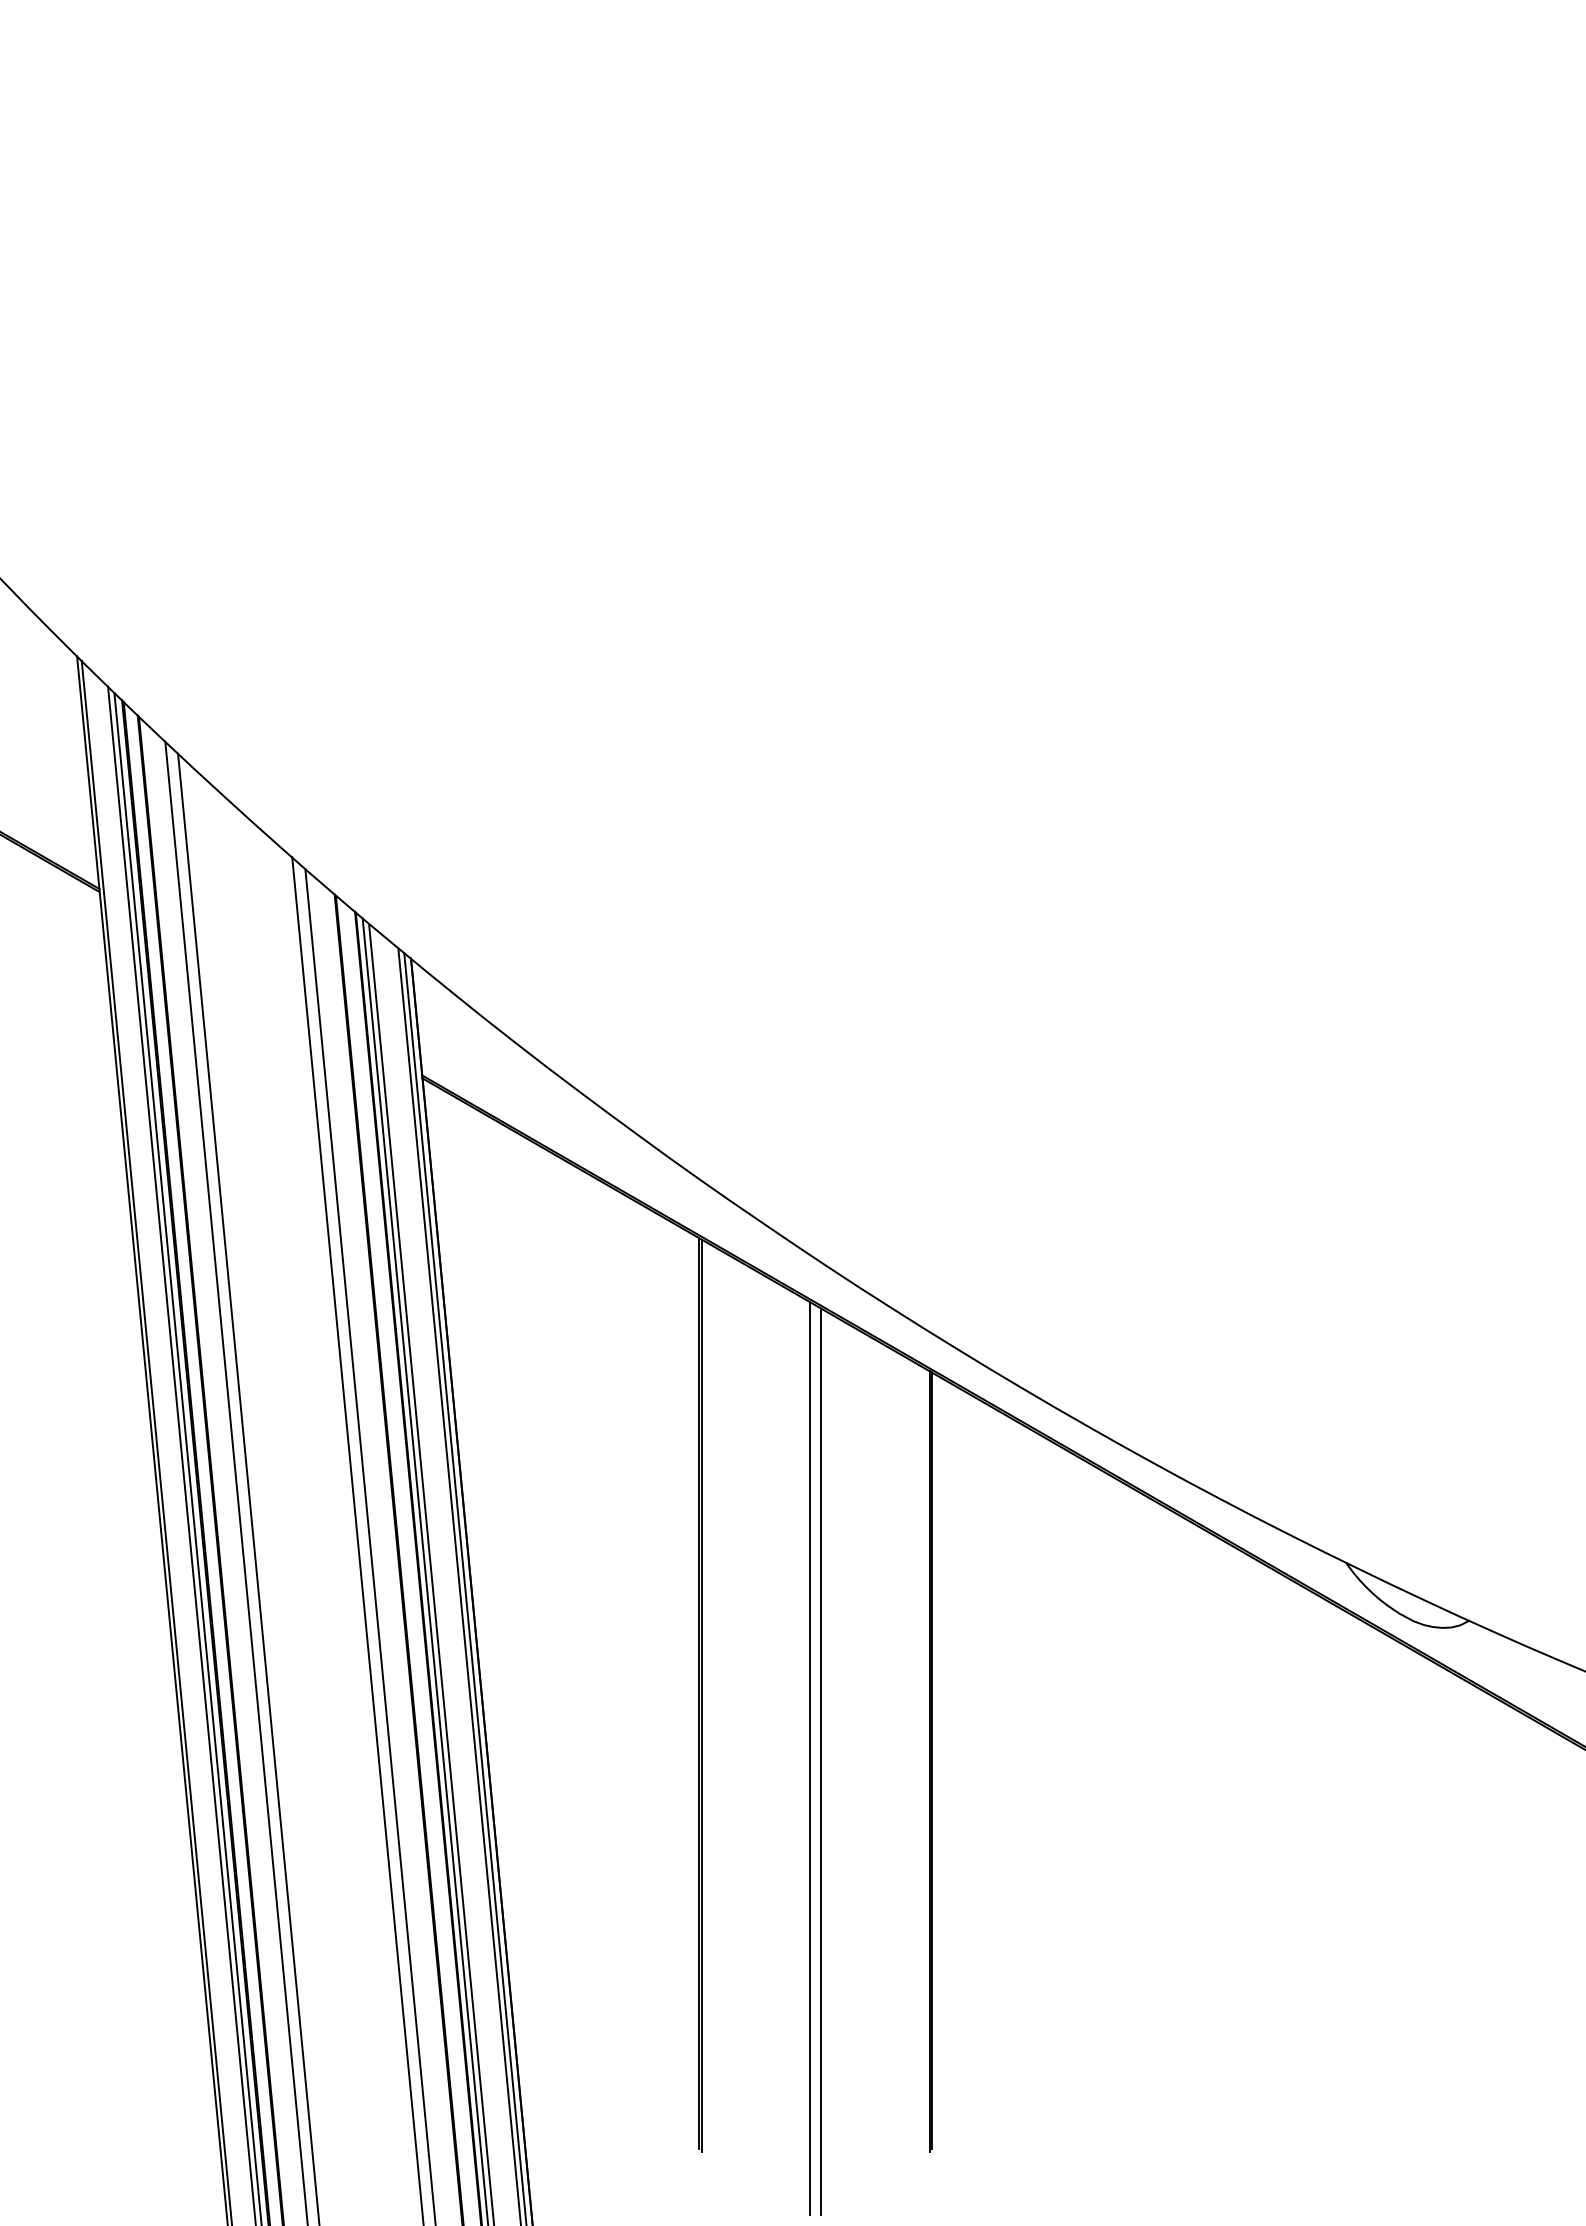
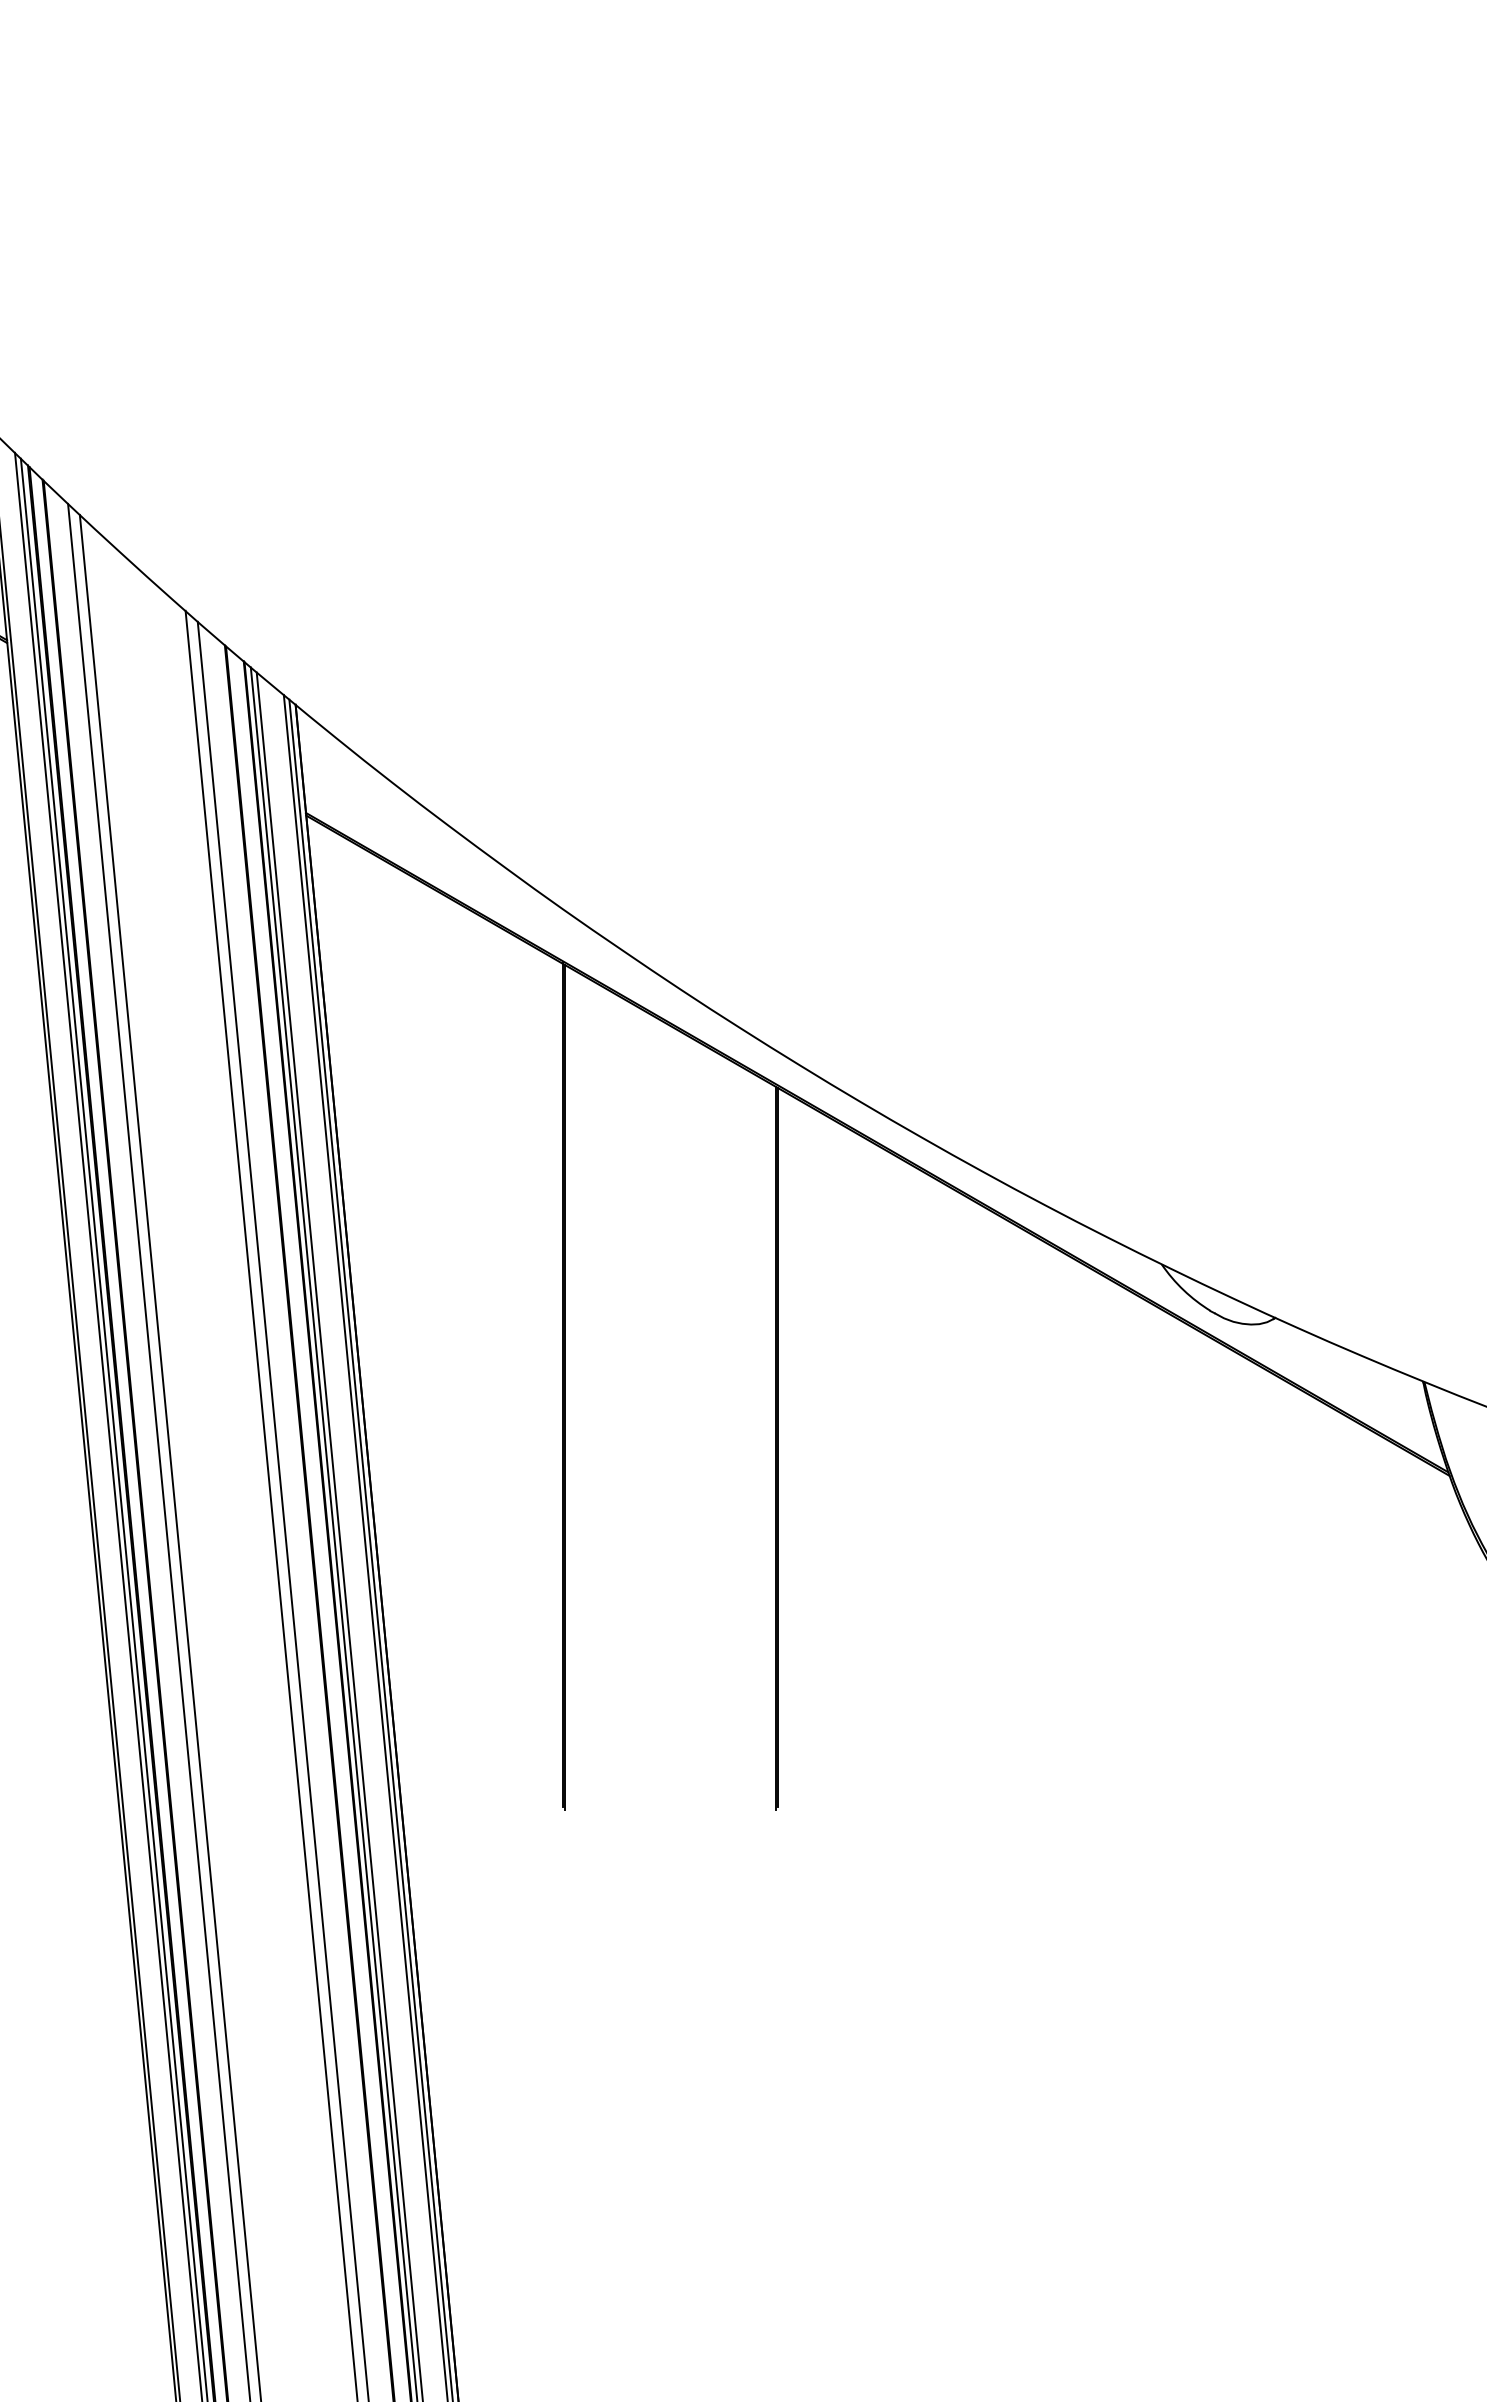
line: (809, 1758) -> (664, 1445), removed
line: (821, 1761) -> (675, 1448), removed

